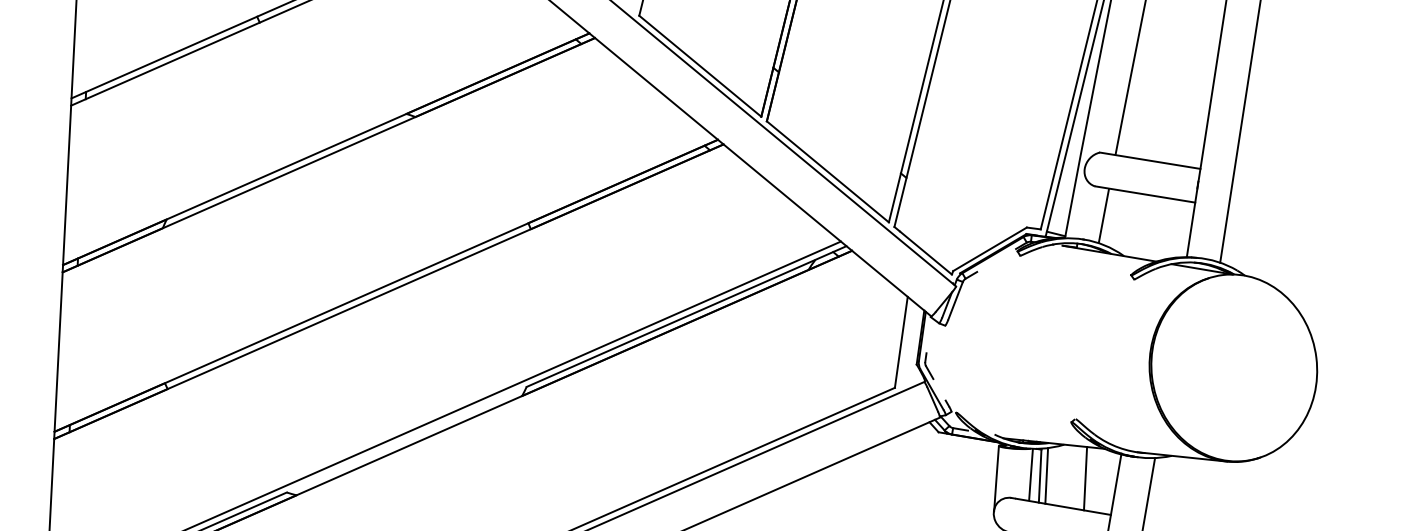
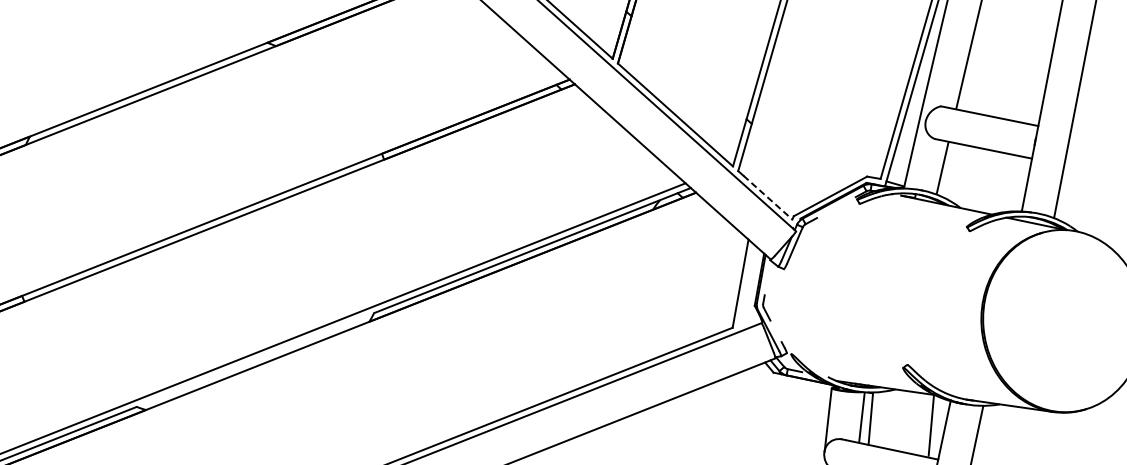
line: (925, 253) -> (767, 198), solid -> dashed
line: (1046, 475) -> (876, 418), removed
line: (1085, 478) -> (931, 424), moved

